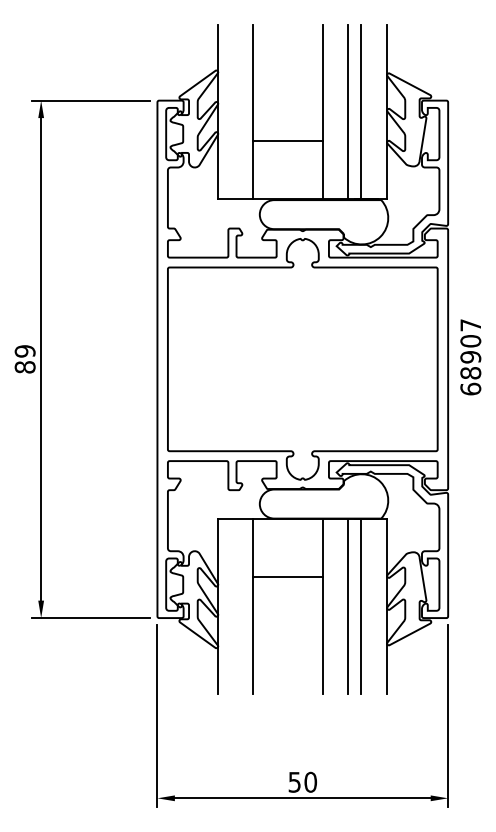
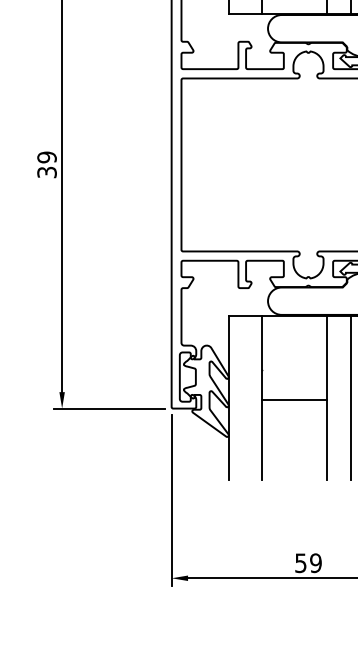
text: (24, 367) -> (46, 172), 89 -> 39
line: (287, 577) -> (294, 399), moved
text: (310, 782) -> (315, 563), 50 -> 59

